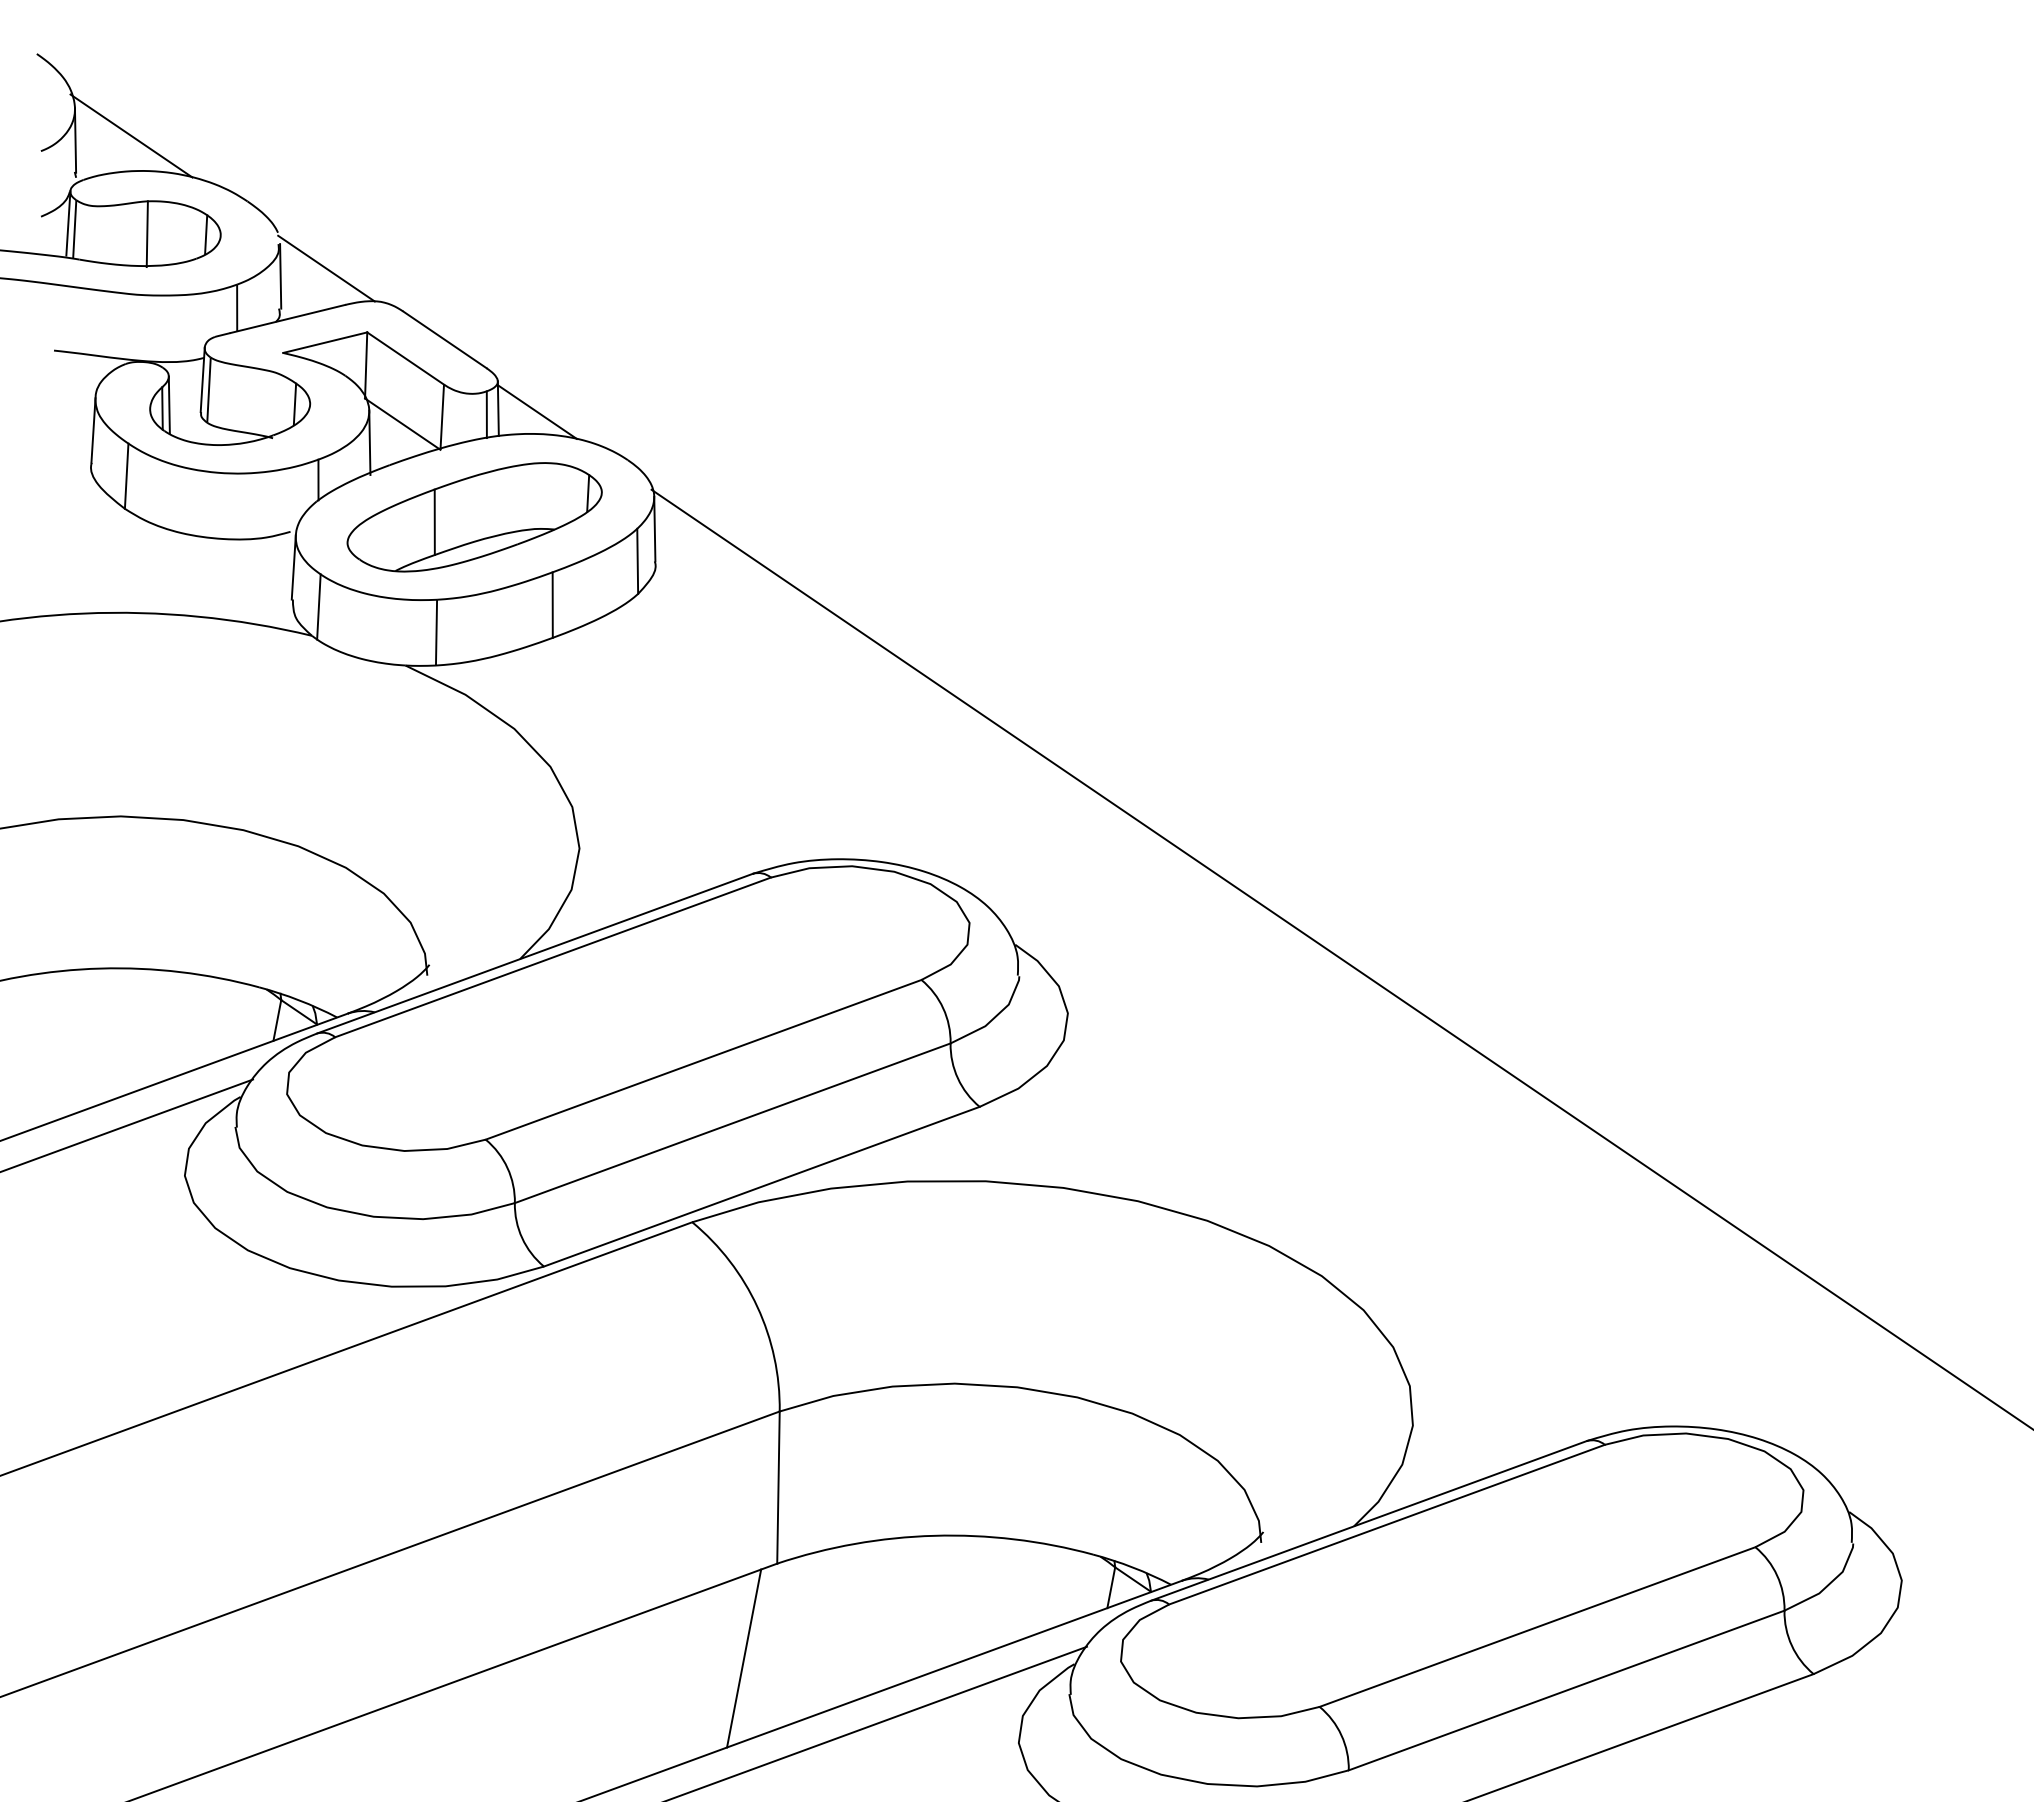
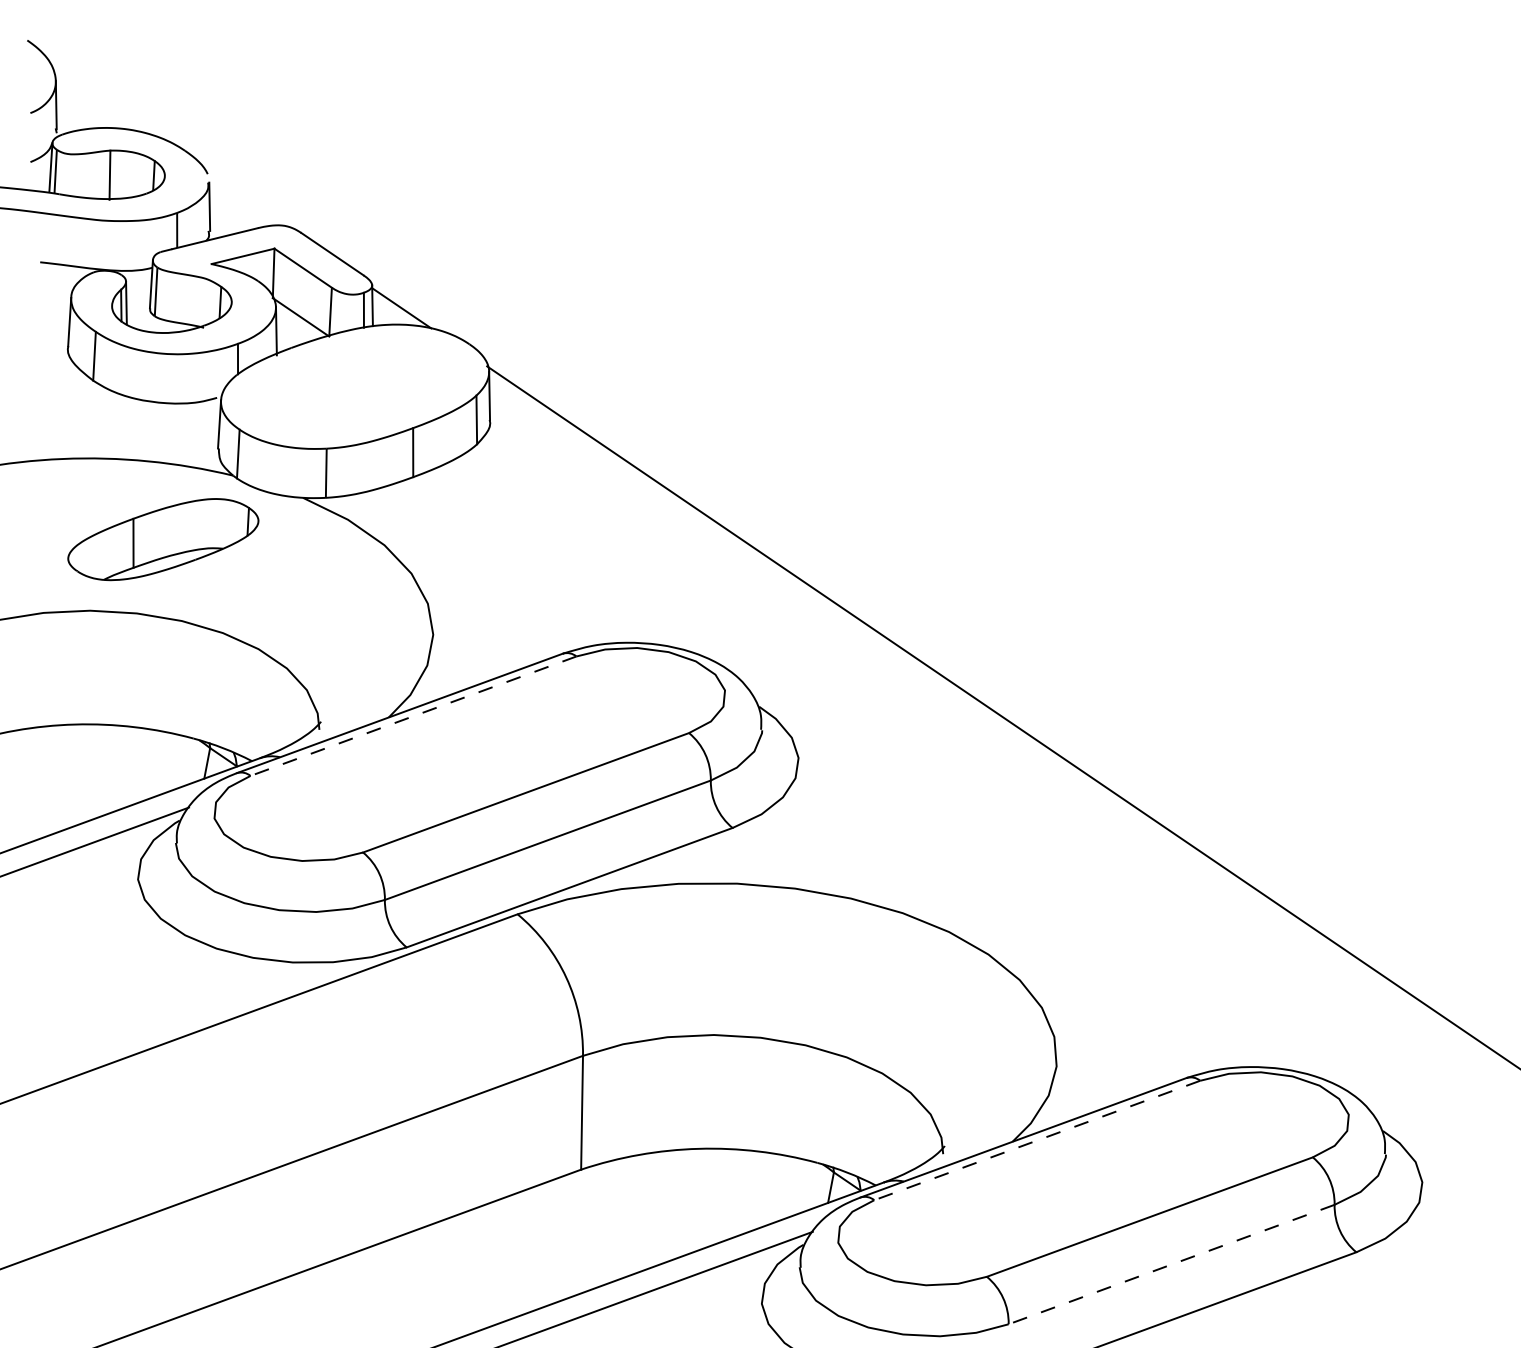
line: (131, 135) -> (98, 101), removed
line: (326, 268) -> (244, 200), removed
part: (474, 517) -> (163, 539), moved
line: (552, 957) -> (413, 716), solid -> dashed
line: (1386, 1524) -> (1036, 1140), solid -> dashed
line: (744, 1658) -> (556, 1240), removed
line: (1566, 1690) -> (1171, 1264), solid -> dashed

